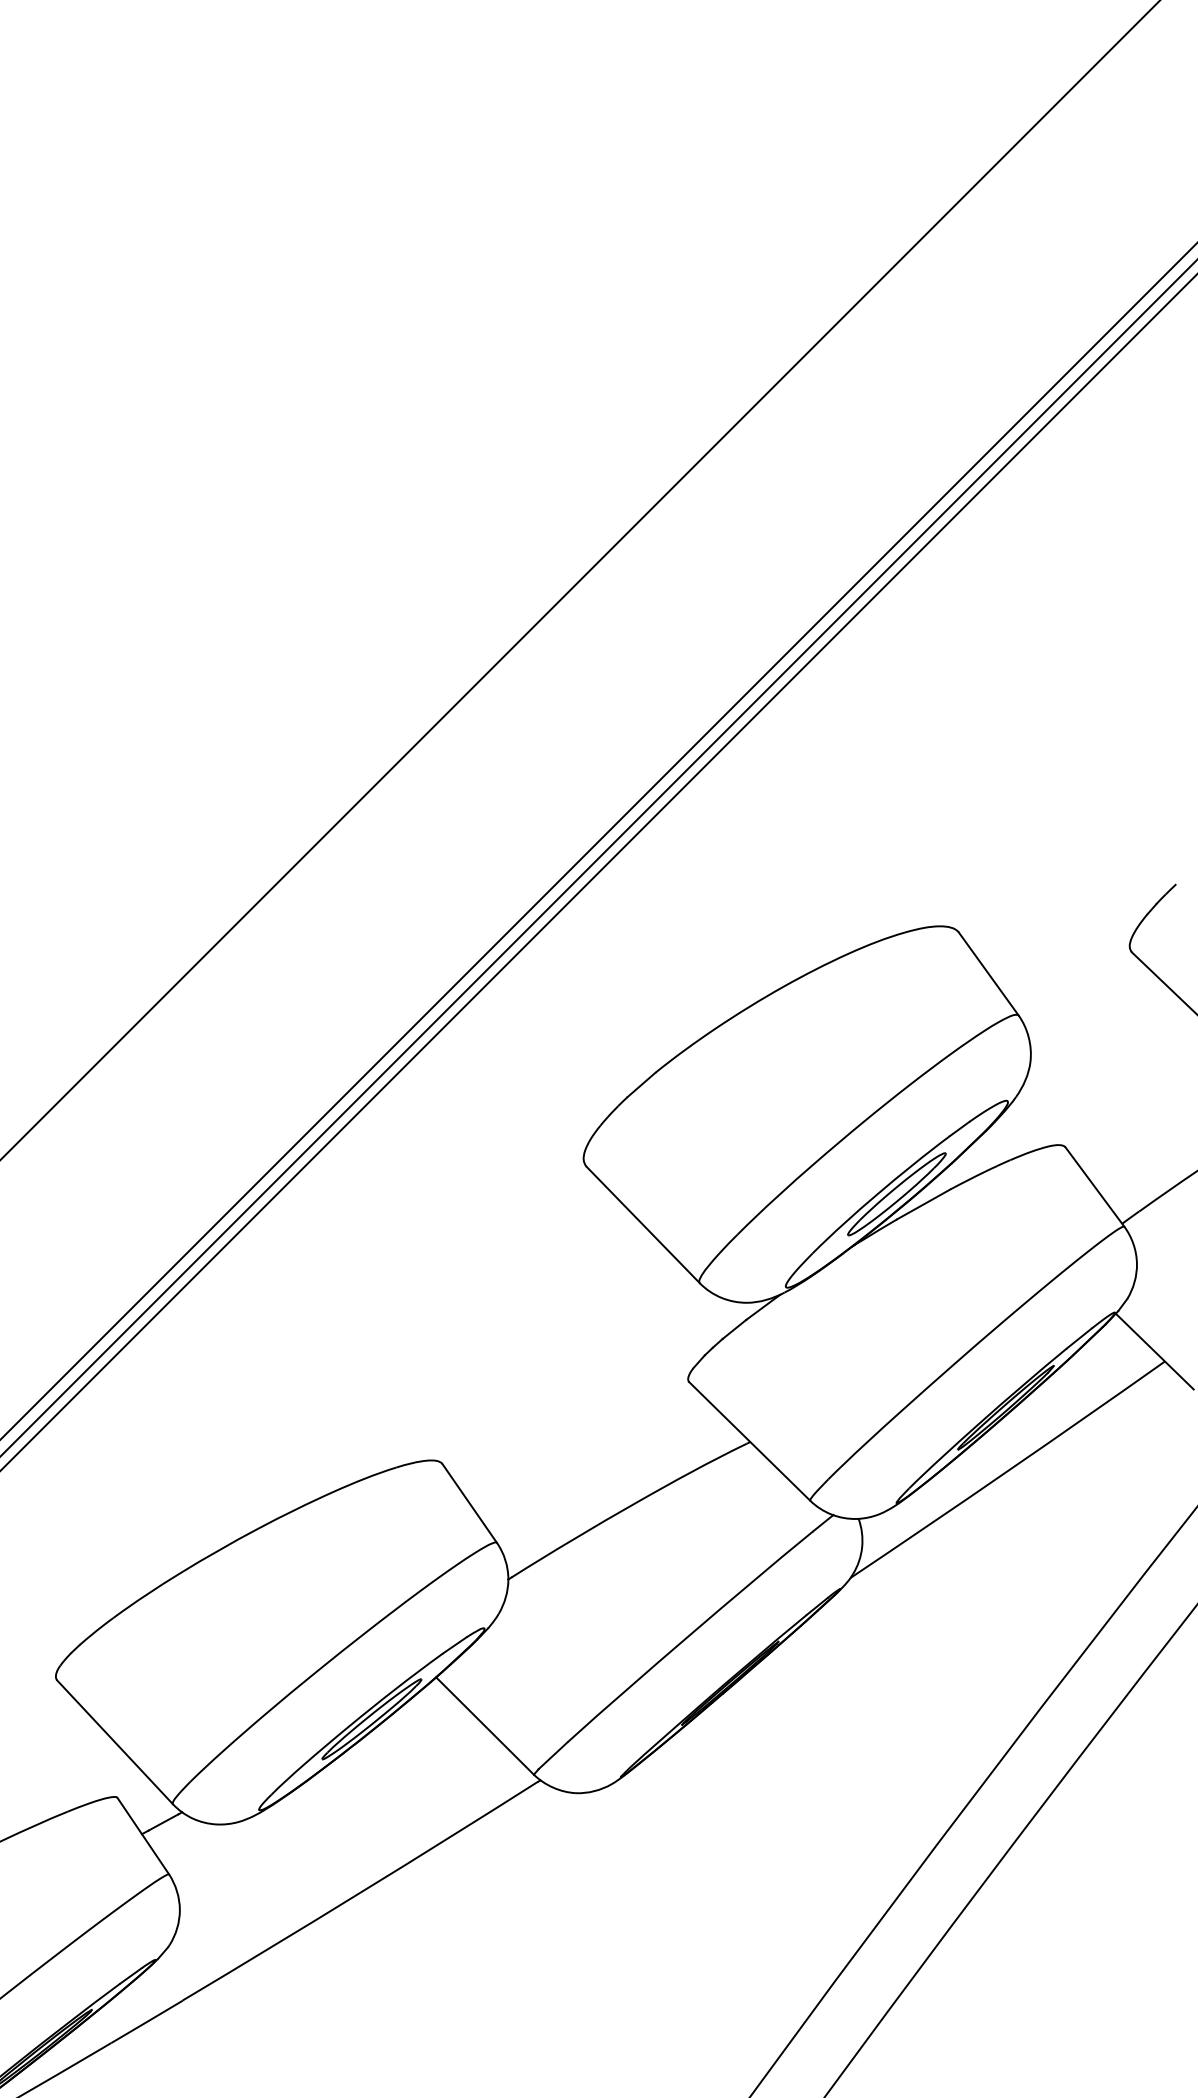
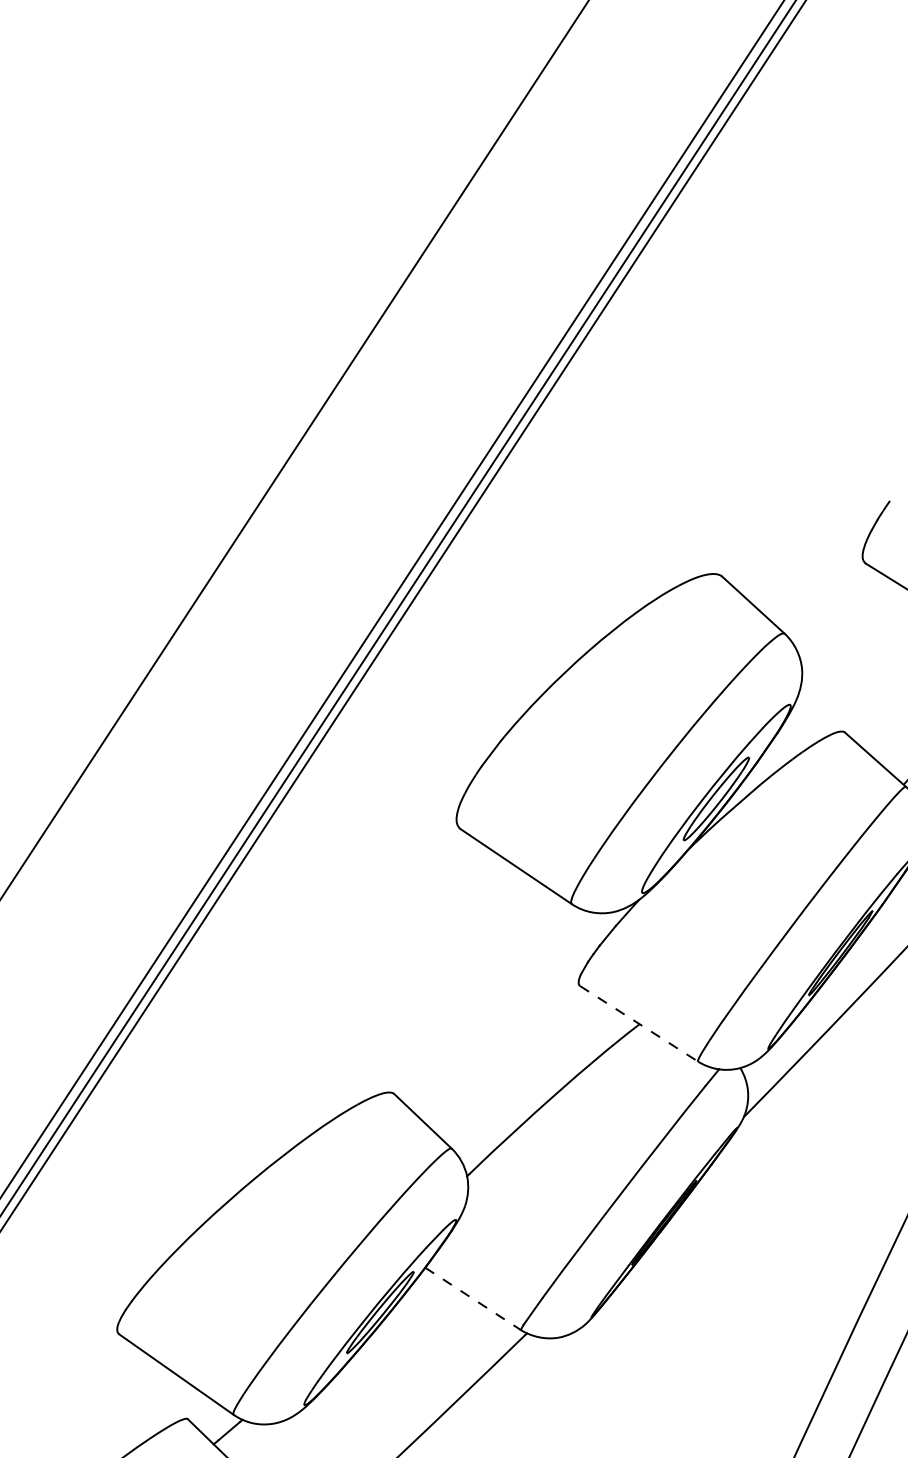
line: (749, 1441) -> (638, 1023), solid -> dashed
line: (485, 1726) -> (473, 1299), solid -> dashed

